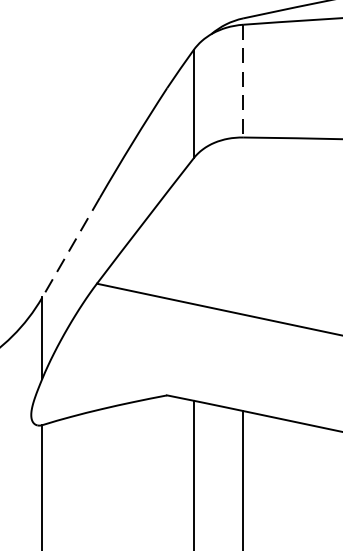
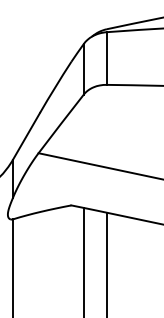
line: (242, 83) -> (106, 59), dashed -> solid
line: (71, 247) -> (26, 136), dashed -> solid

